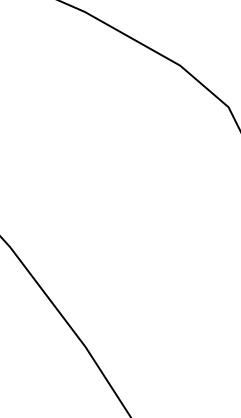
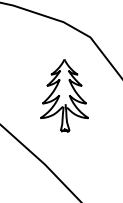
part: (152, 214) -> (64, 95), added

